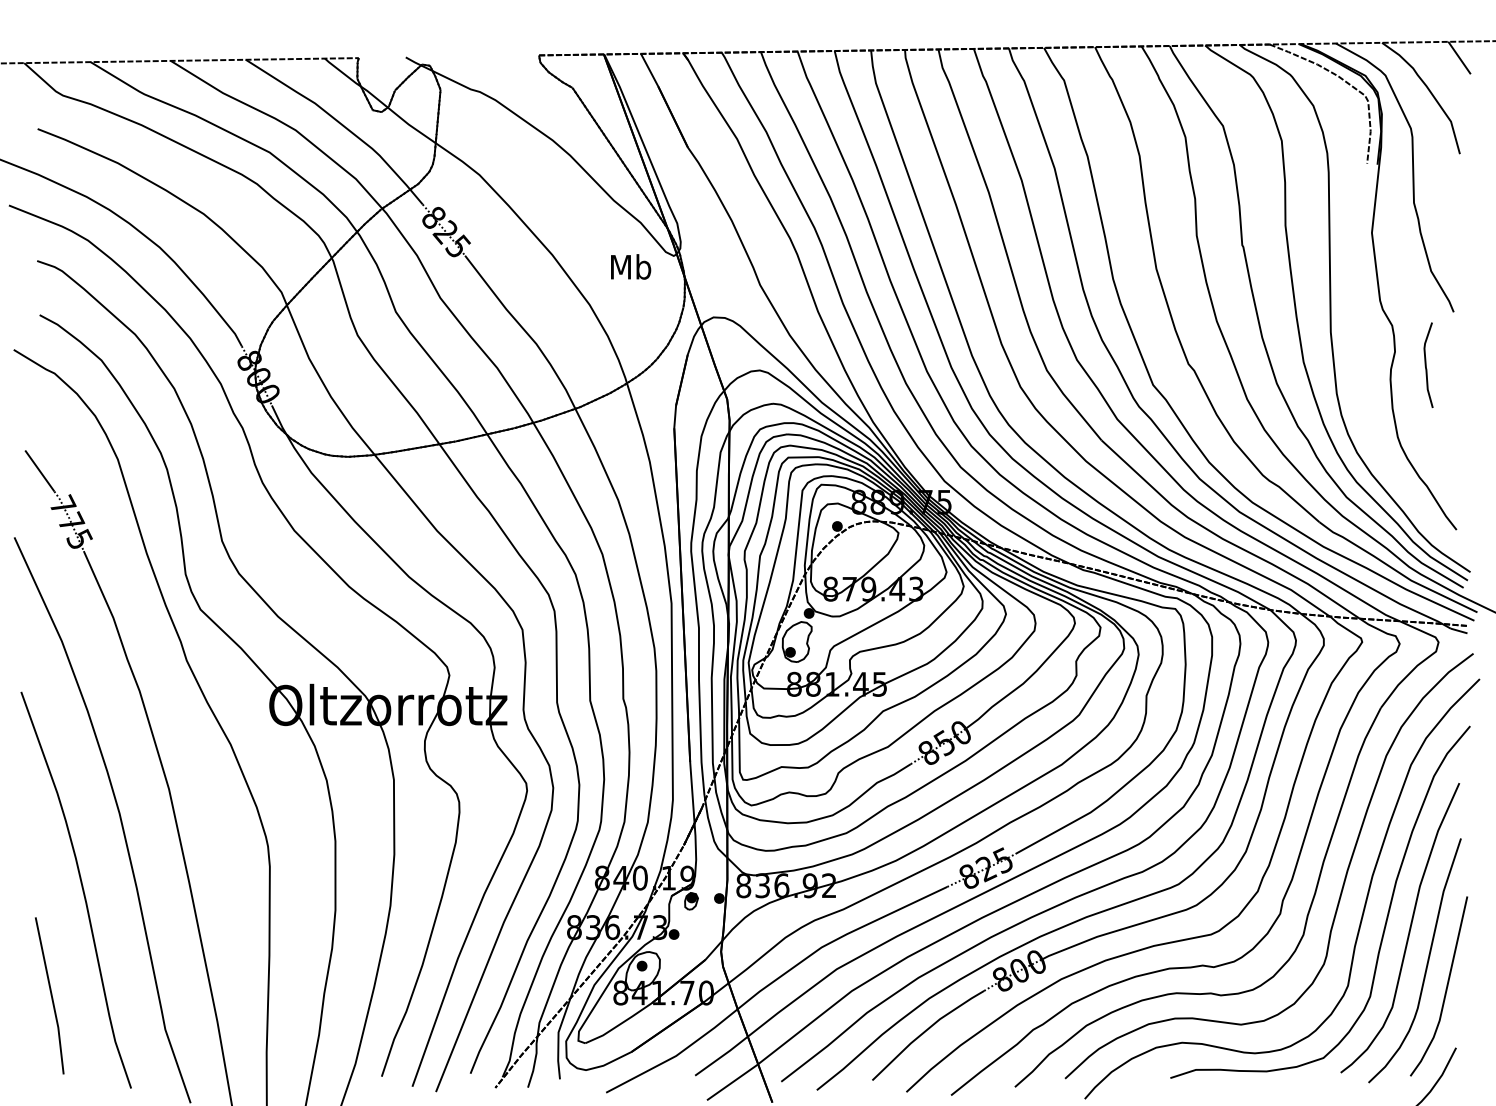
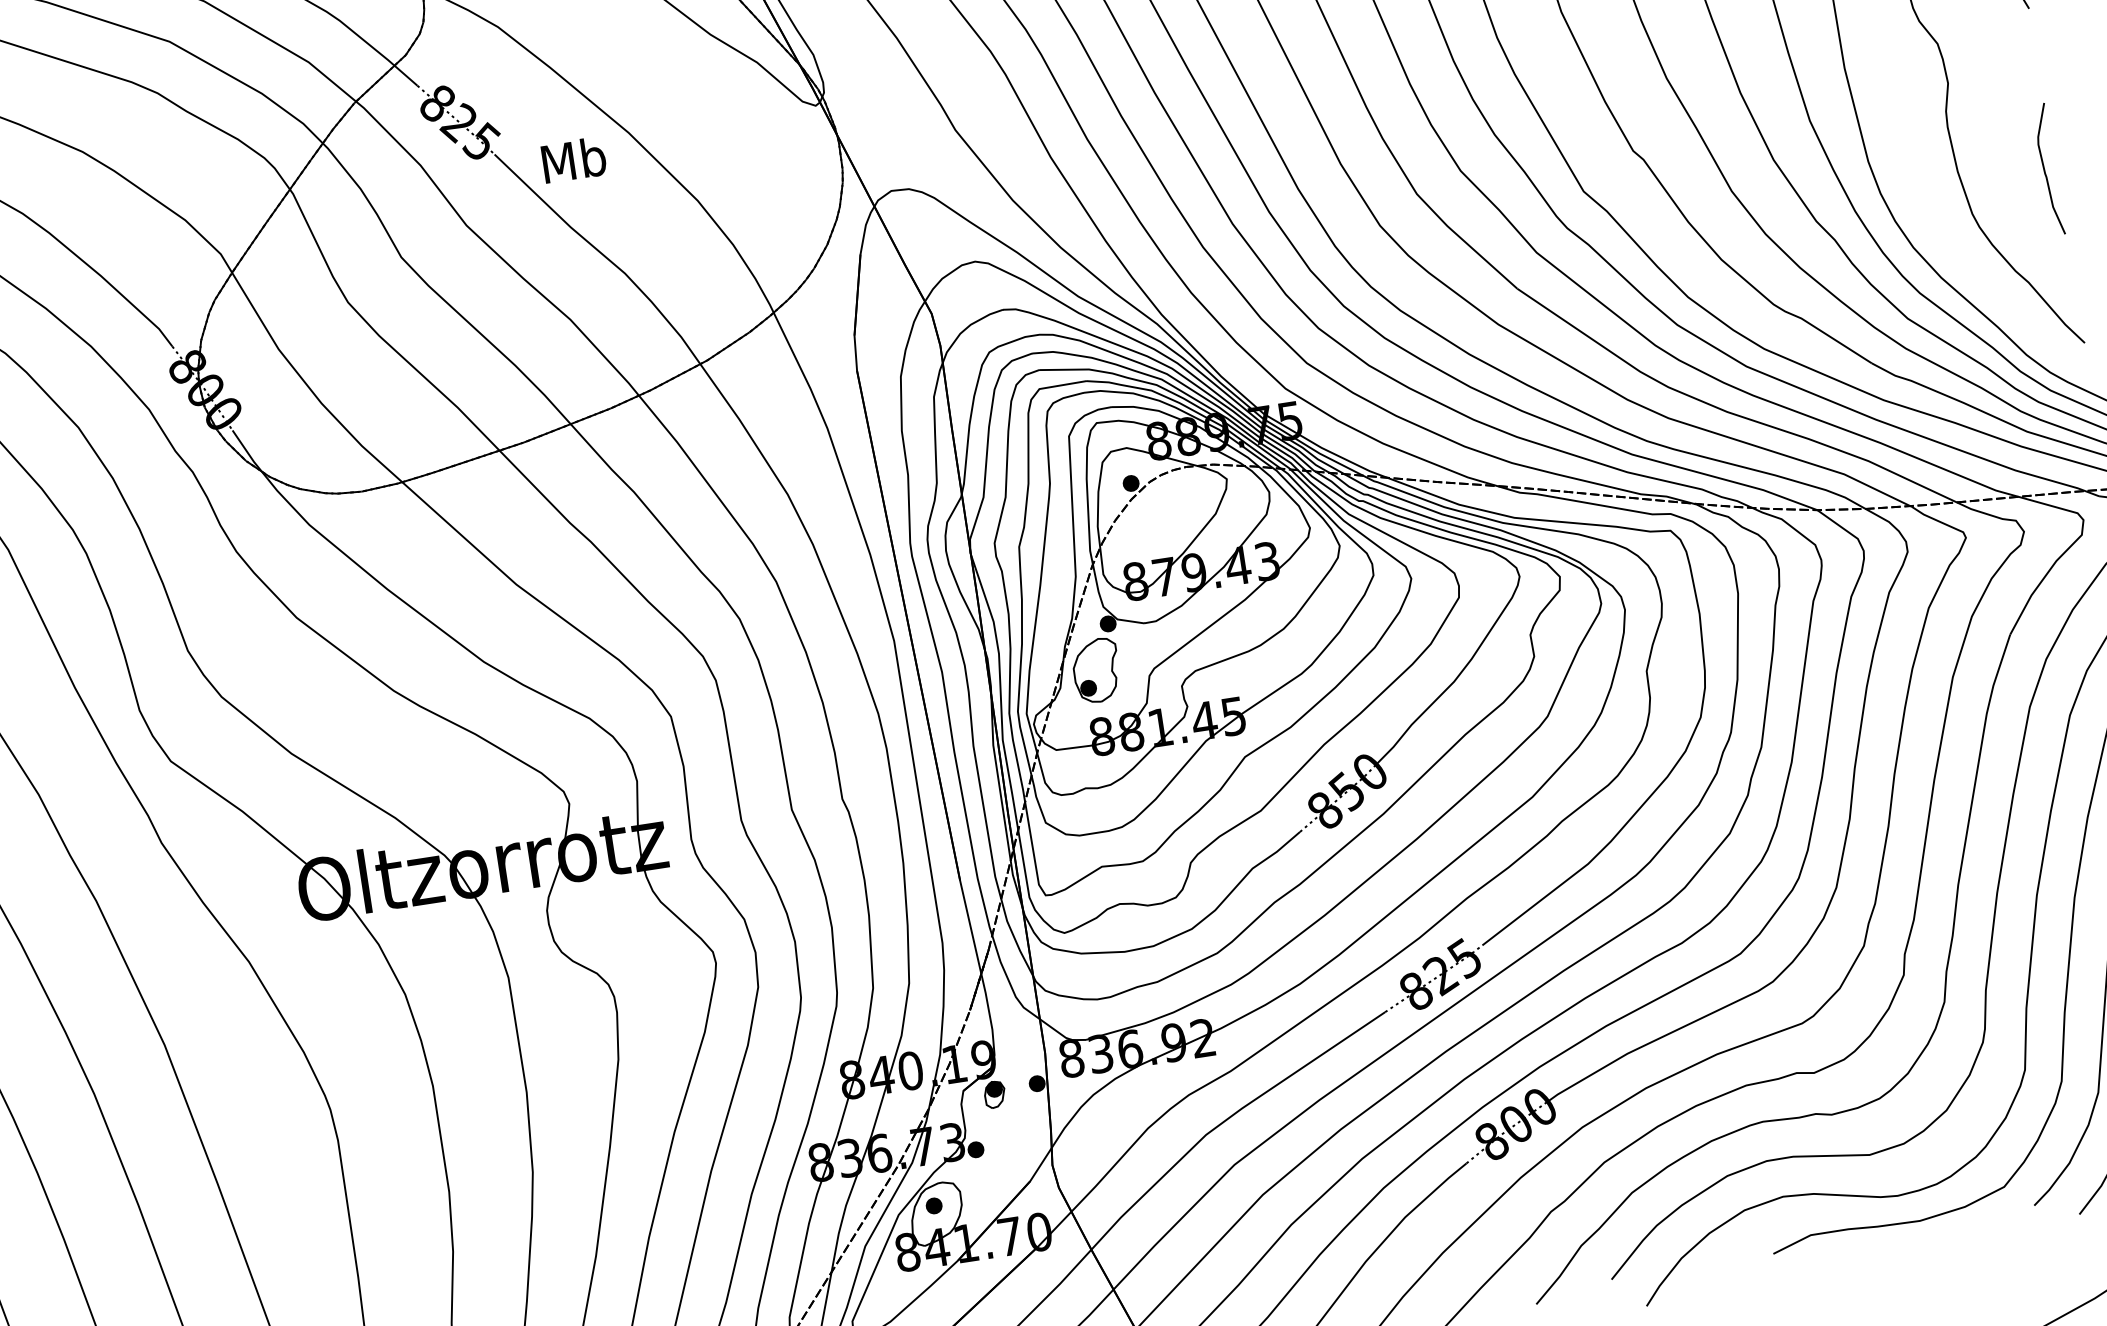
text: (631, 266) -> (574, 159), moved
curve: (1426, 364) -> (2045, 168), moved

